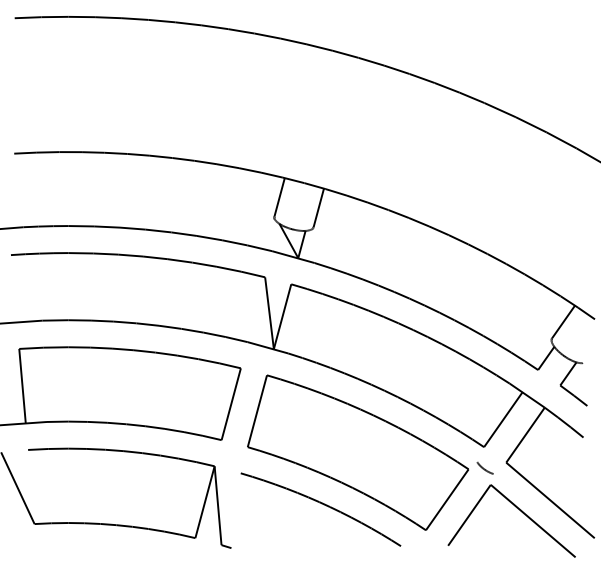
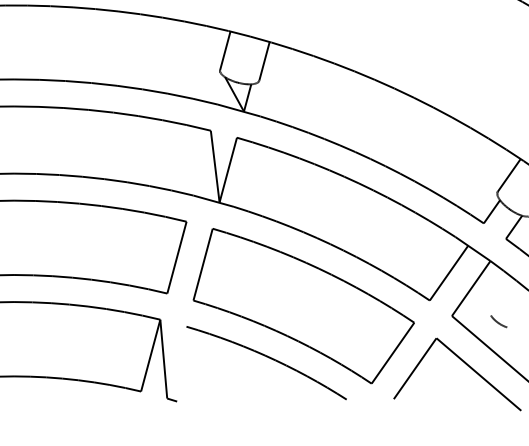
part: (484, 467) -> (498, 320), moved

